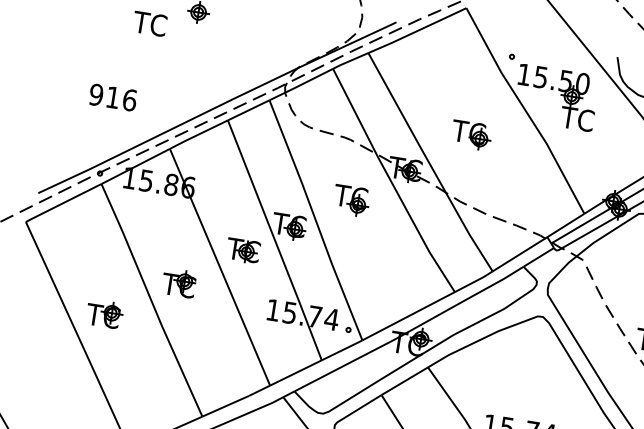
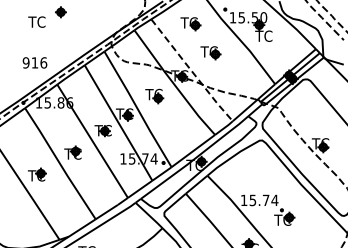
part: (441, 74) -> (190, 24), added
text: (112, 96) -> (34, 62), moved
line: (429, 162) -> (191, 70), solid -> dashed

